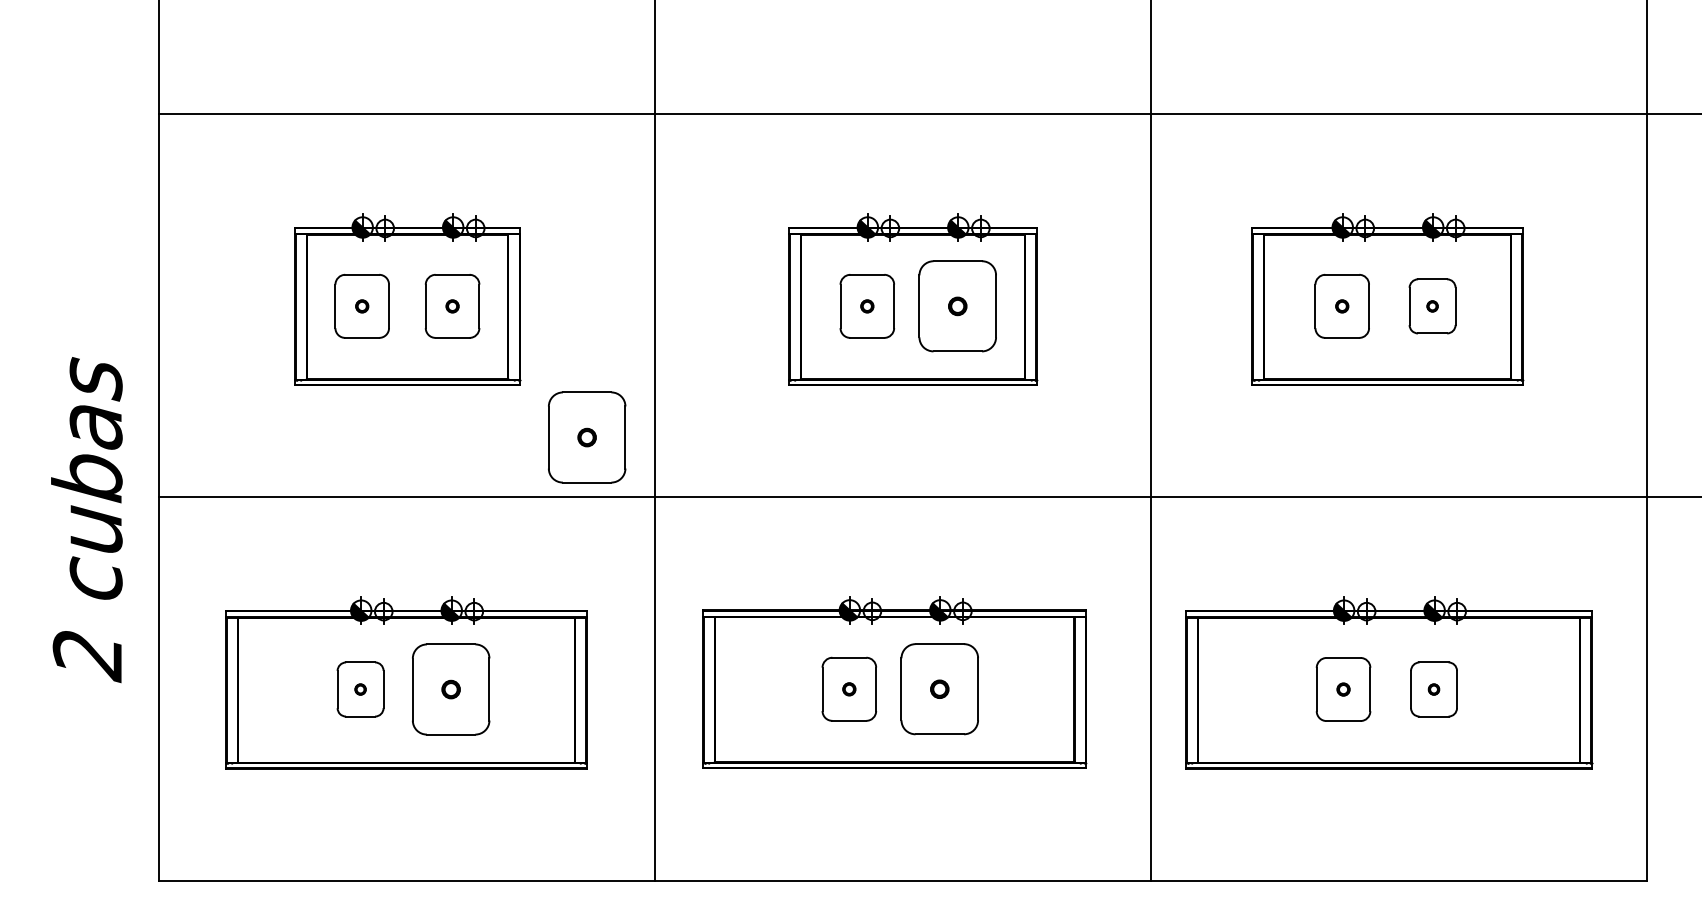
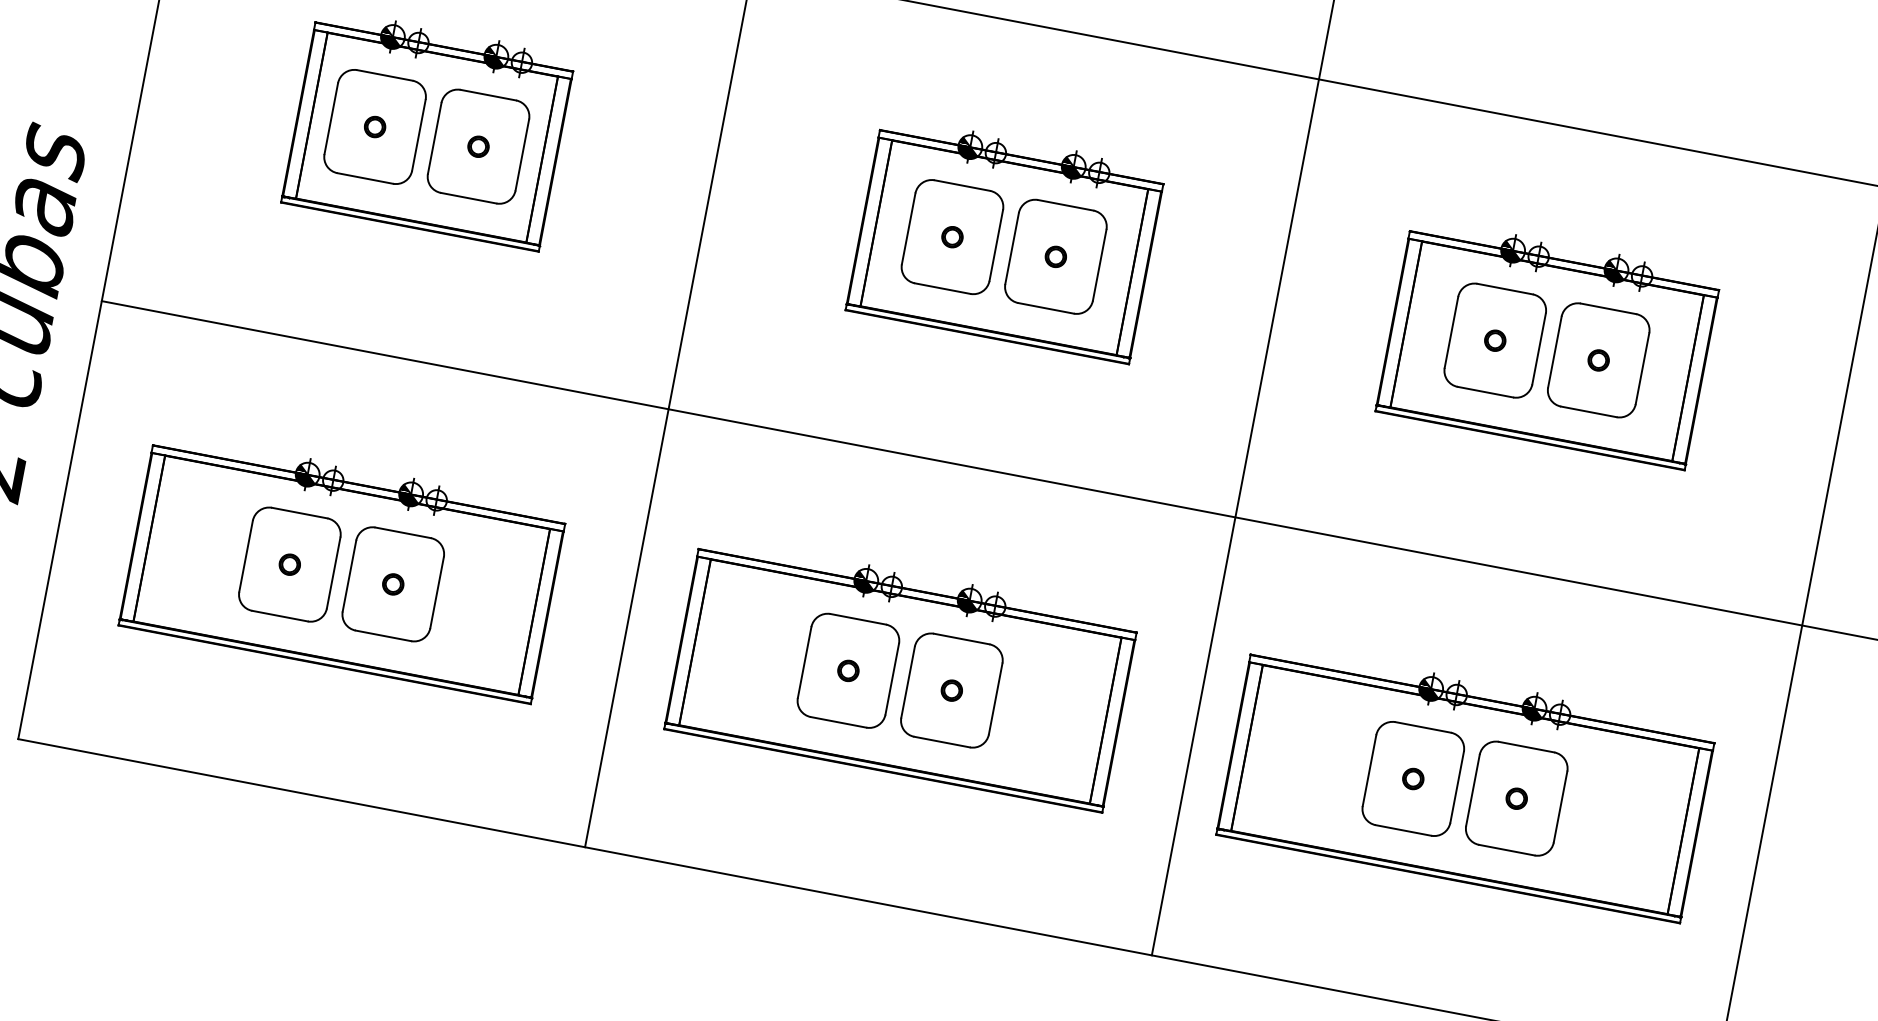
part: (362, 306) -> (375, 127), size x1.43
part: (452, 306) -> (478, 146), size x1.43
part: (867, 306) -> (952, 237), size x1.43
part: (1342, 306) -> (1495, 340), size x1.43
part: (1432, 306) -> (1598, 360), size x1.67
part: (587, 437) -> (604, 326), removed
part: (360, 689) -> (289, 564), size x1.67
part: (849, 689) -> (848, 671), size x1.43
part: (1343, 689) -> (1413, 778), size x1.43
part: (1433, 689) -> (1516, 798), size x1.67

